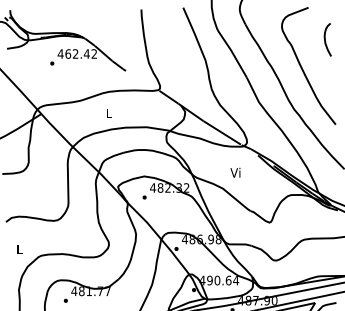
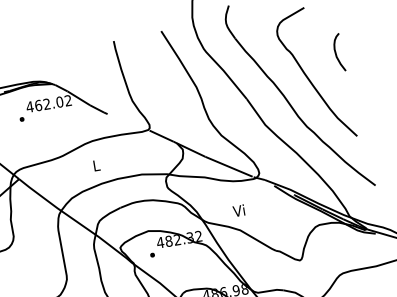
curve: (325, 39) -> (336, 52), moved
text: (86, 53) -> (59, 101), 462.42 -> 462.02
text: (235, 172) -> (238, 210), moved

